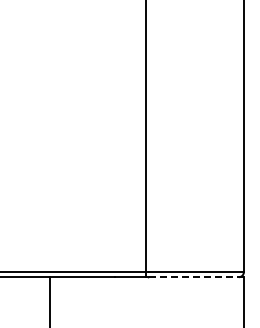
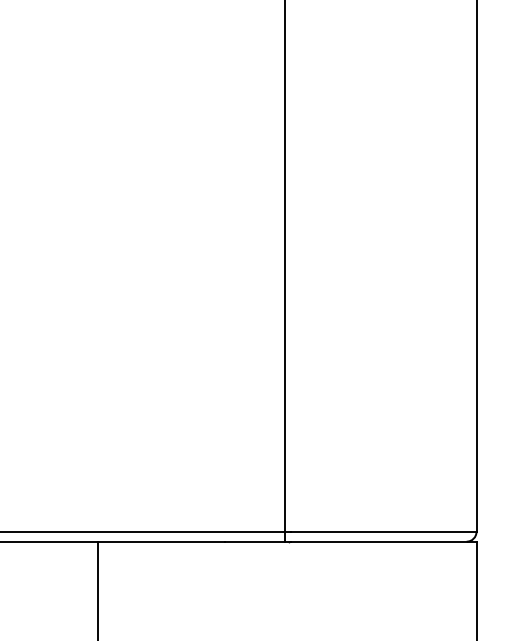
line: (196, 277) -> (383, 542), dashed -> solid

